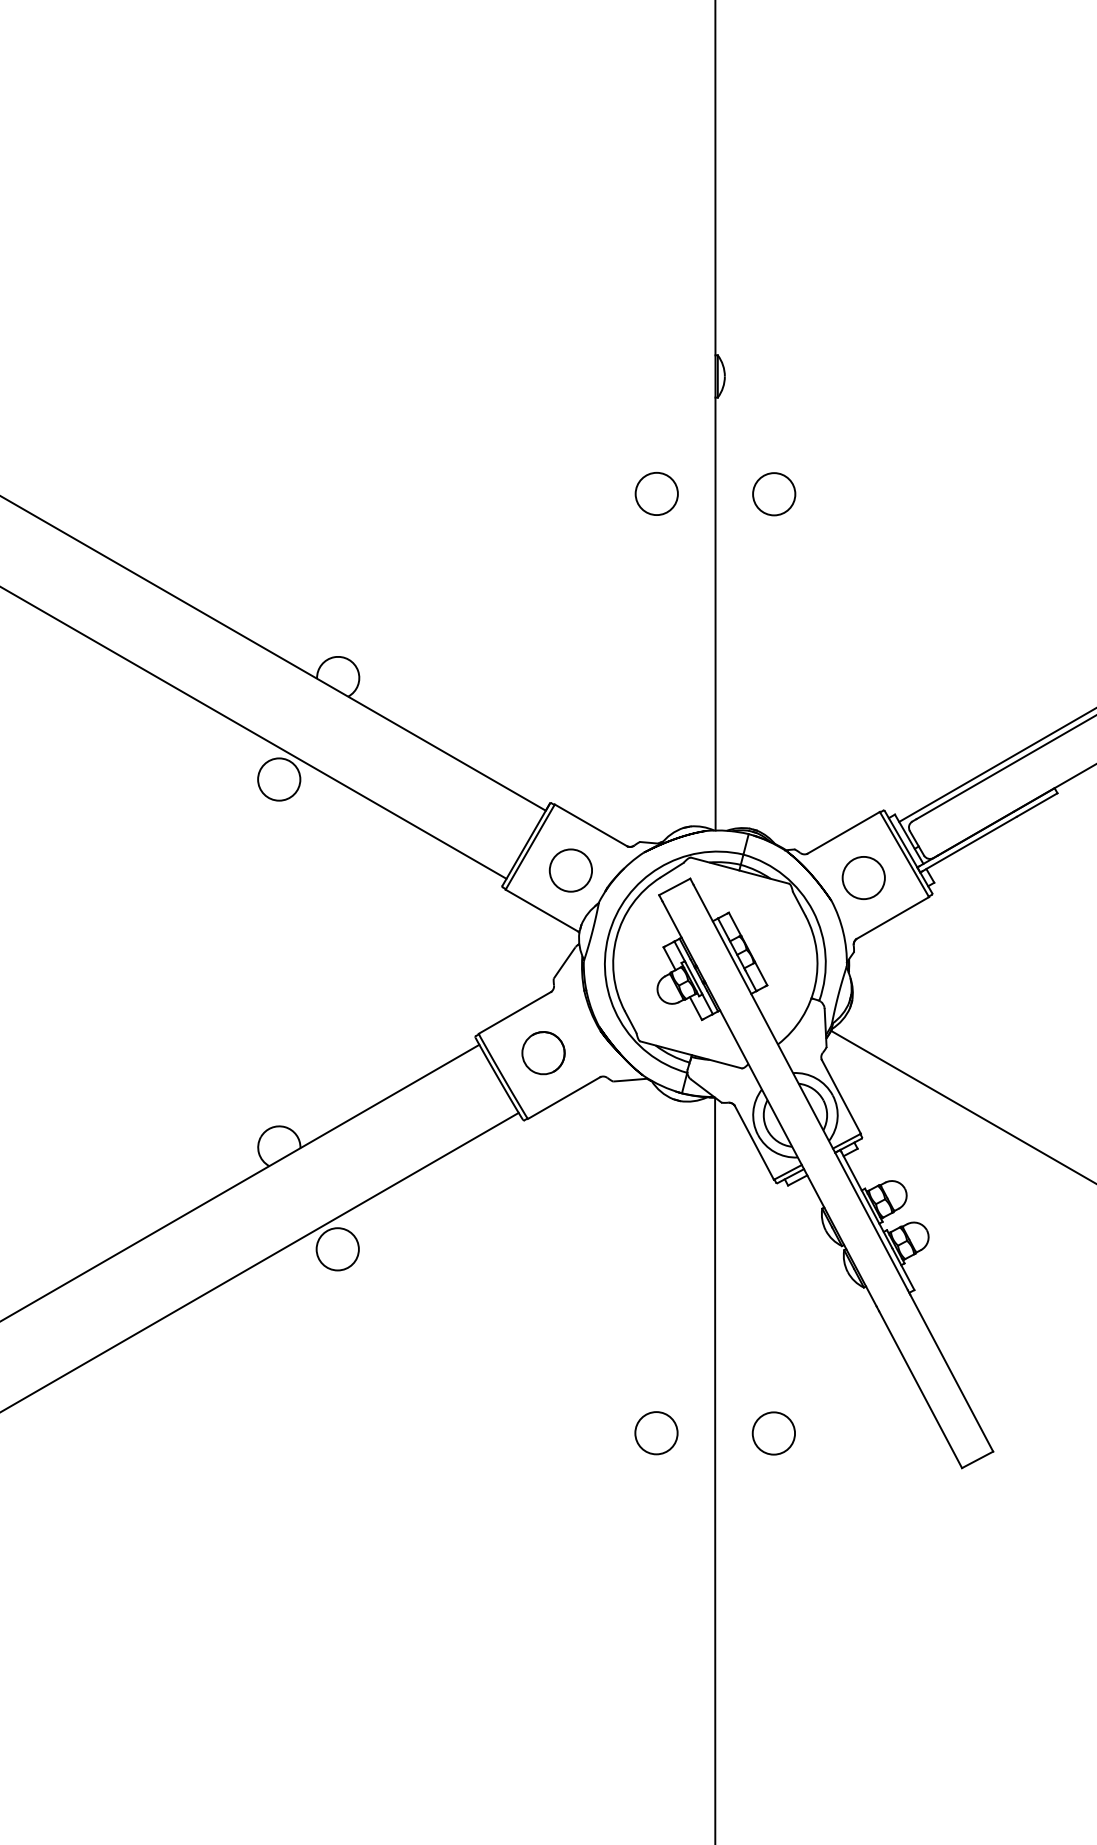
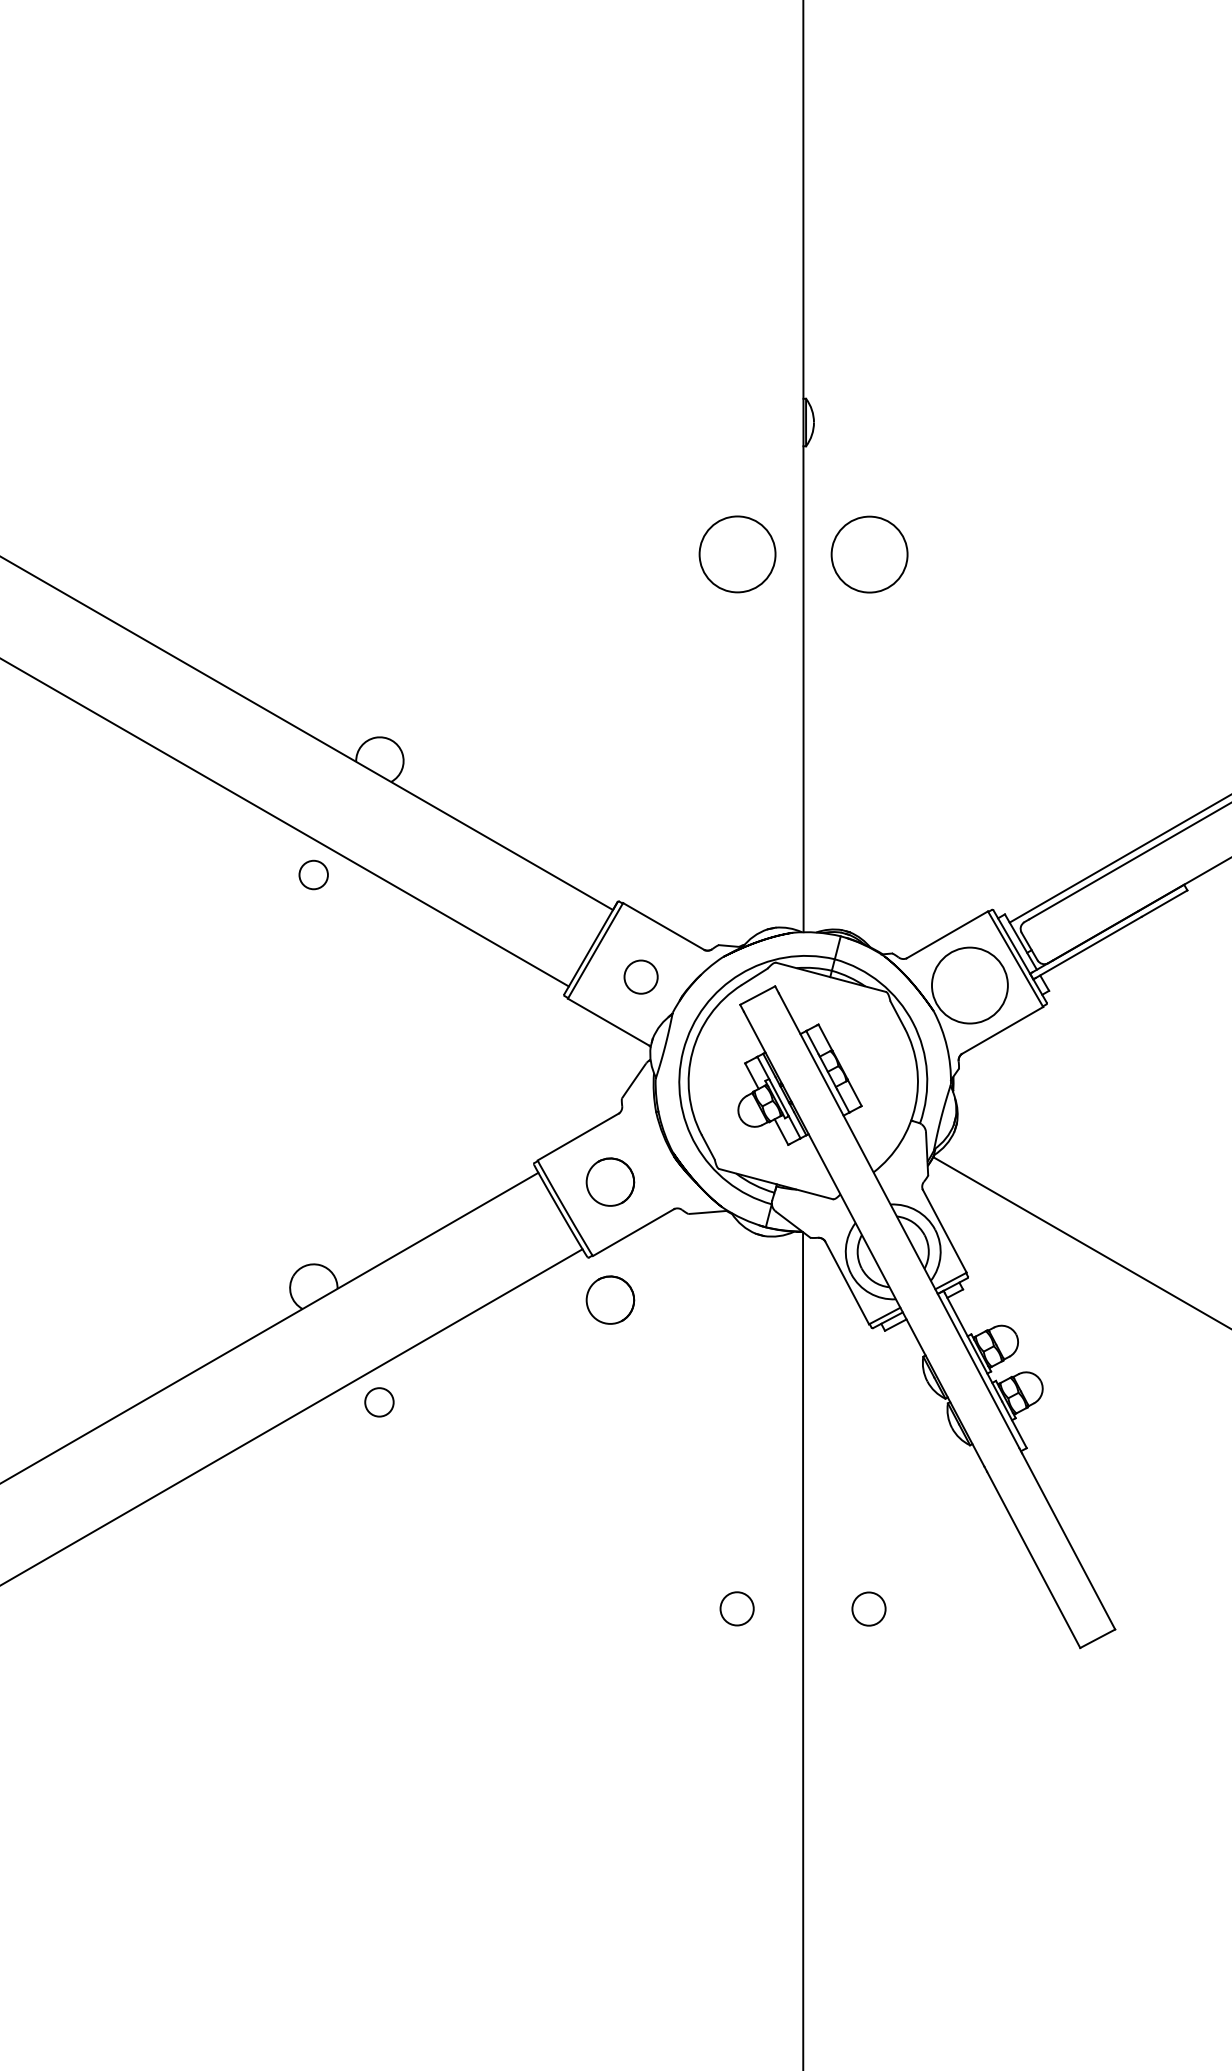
circle: (656, 494) -> (737, 554), size x1.6
circle: (773, 494) -> (868, 554), size x1.6
circle: (279, 779) -> (313, 874), size x0.6
circle: (570, 869) -> (640, 976), size x0.7
circle: (863, 877) -> (969, 985), size x1.6
part: (543, 1157) -> (610, 1299), added
circle: (337, 1249) -> (379, 1402), size x0.6
circle: (655, 1432) -> (736, 1608), size x0.7
circle: (773, 1432) -> (868, 1608), size x0.7

